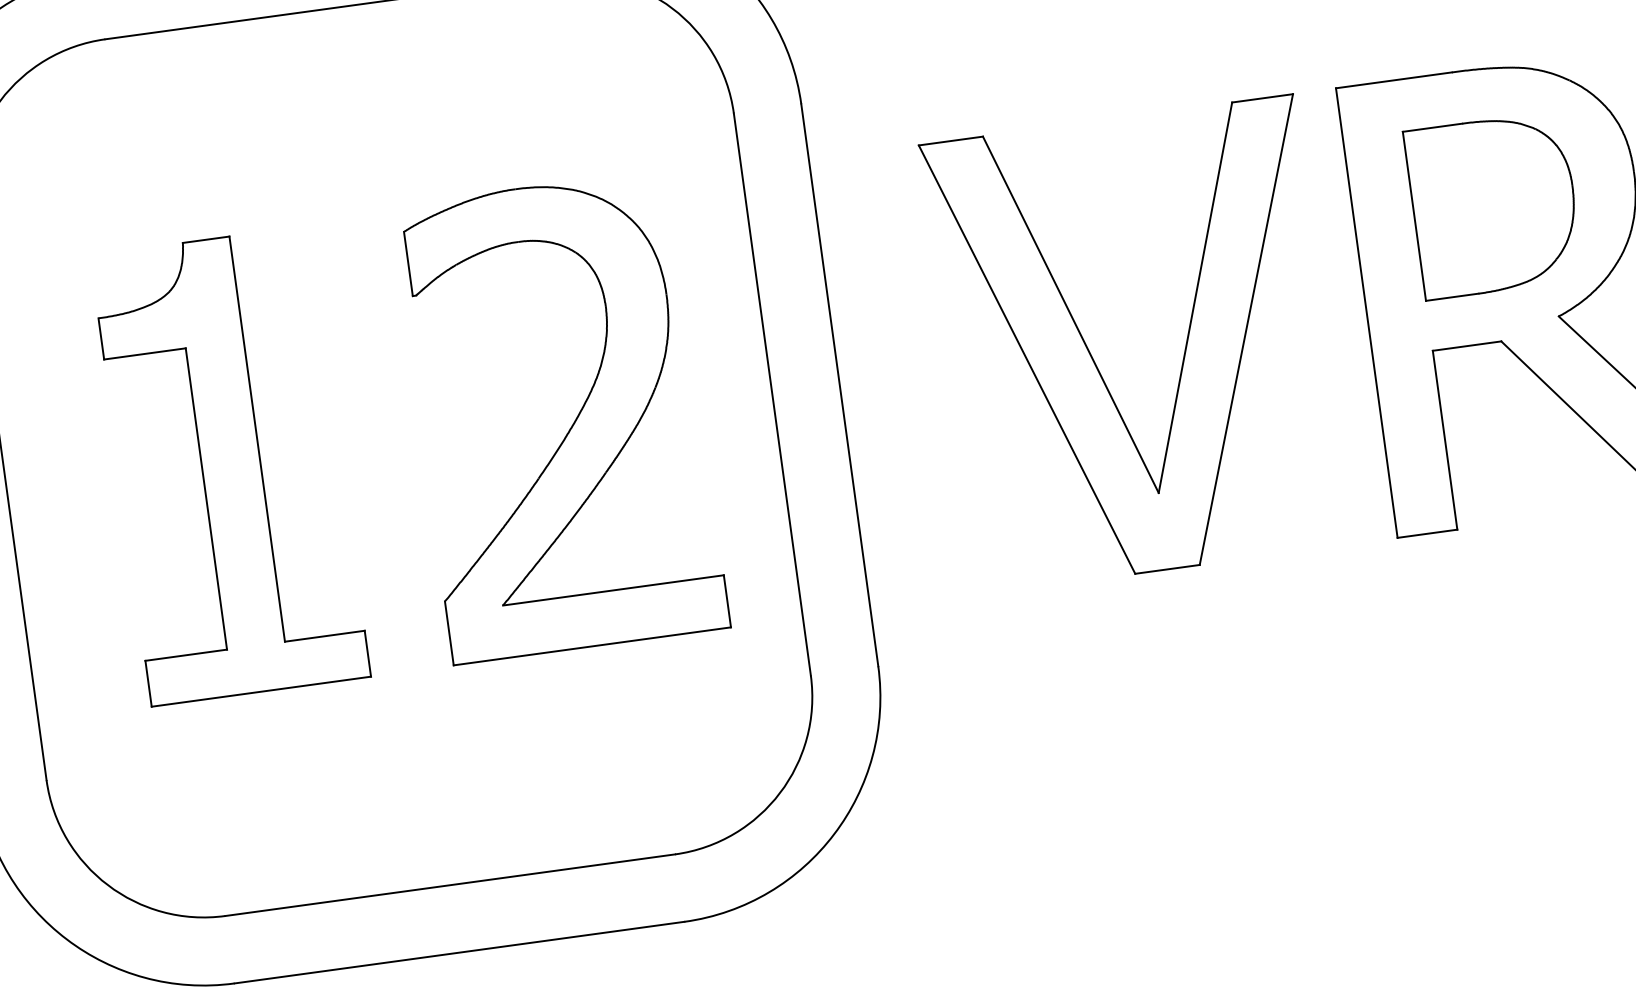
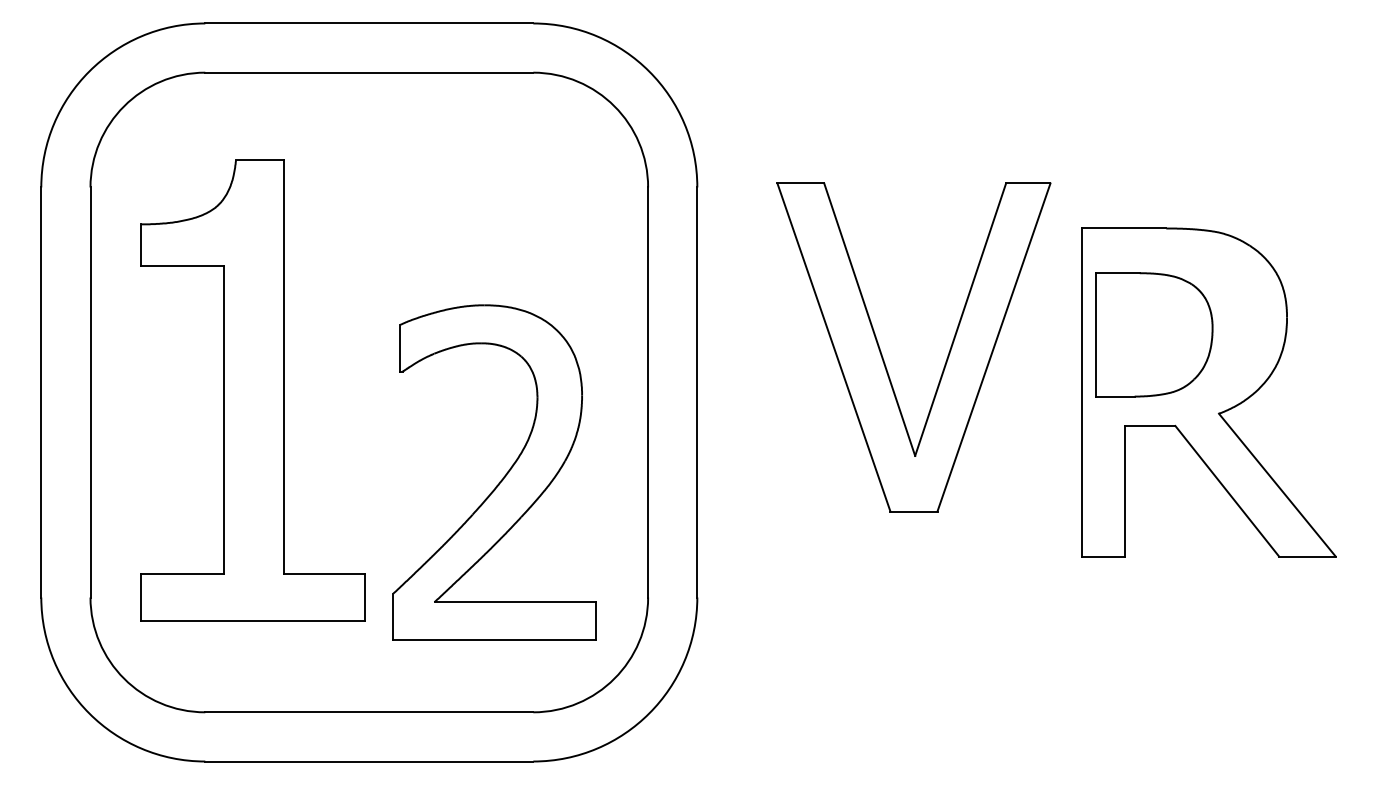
part: (1493, 204) -> (1154, 334), moved
part: (1096, 364) -> (883, 357), moved
part: (573, 420) -> (503, 476), moved
part: (229, 466) -> (252, 390), size x1.4

